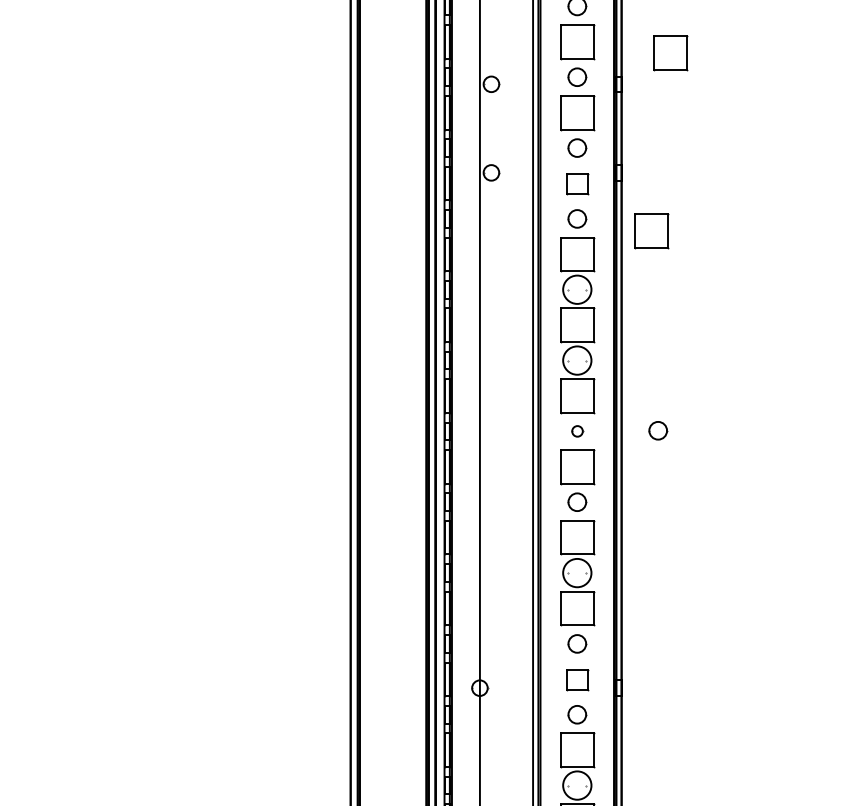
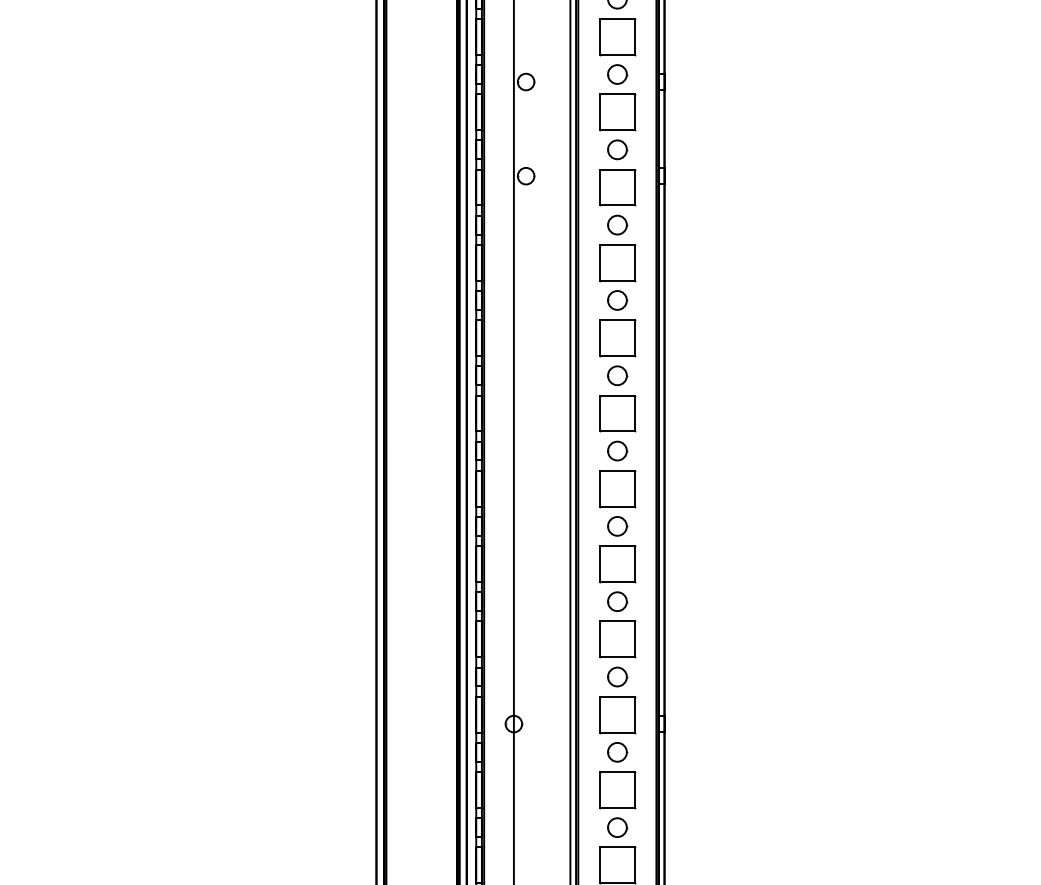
part: (670, 53) -> (716, 49), removed
part: (577, 183) -> (617, 187), size x1.67
part: (651, 231) -> (696, 238), removed
circle: (577, 289) -> (617, 300), size x0.62
circle: (577, 360) -> (617, 375), size x0.62
part: (577, 430) -> (617, 450), size x1.67
part: (658, 430) -> (703, 450), removed
circle: (577, 572) -> (617, 601), size x0.62
part: (577, 680) -> (617, 715), size x1.67
circle: (577, 785) -> (617, 827), size x0.62

